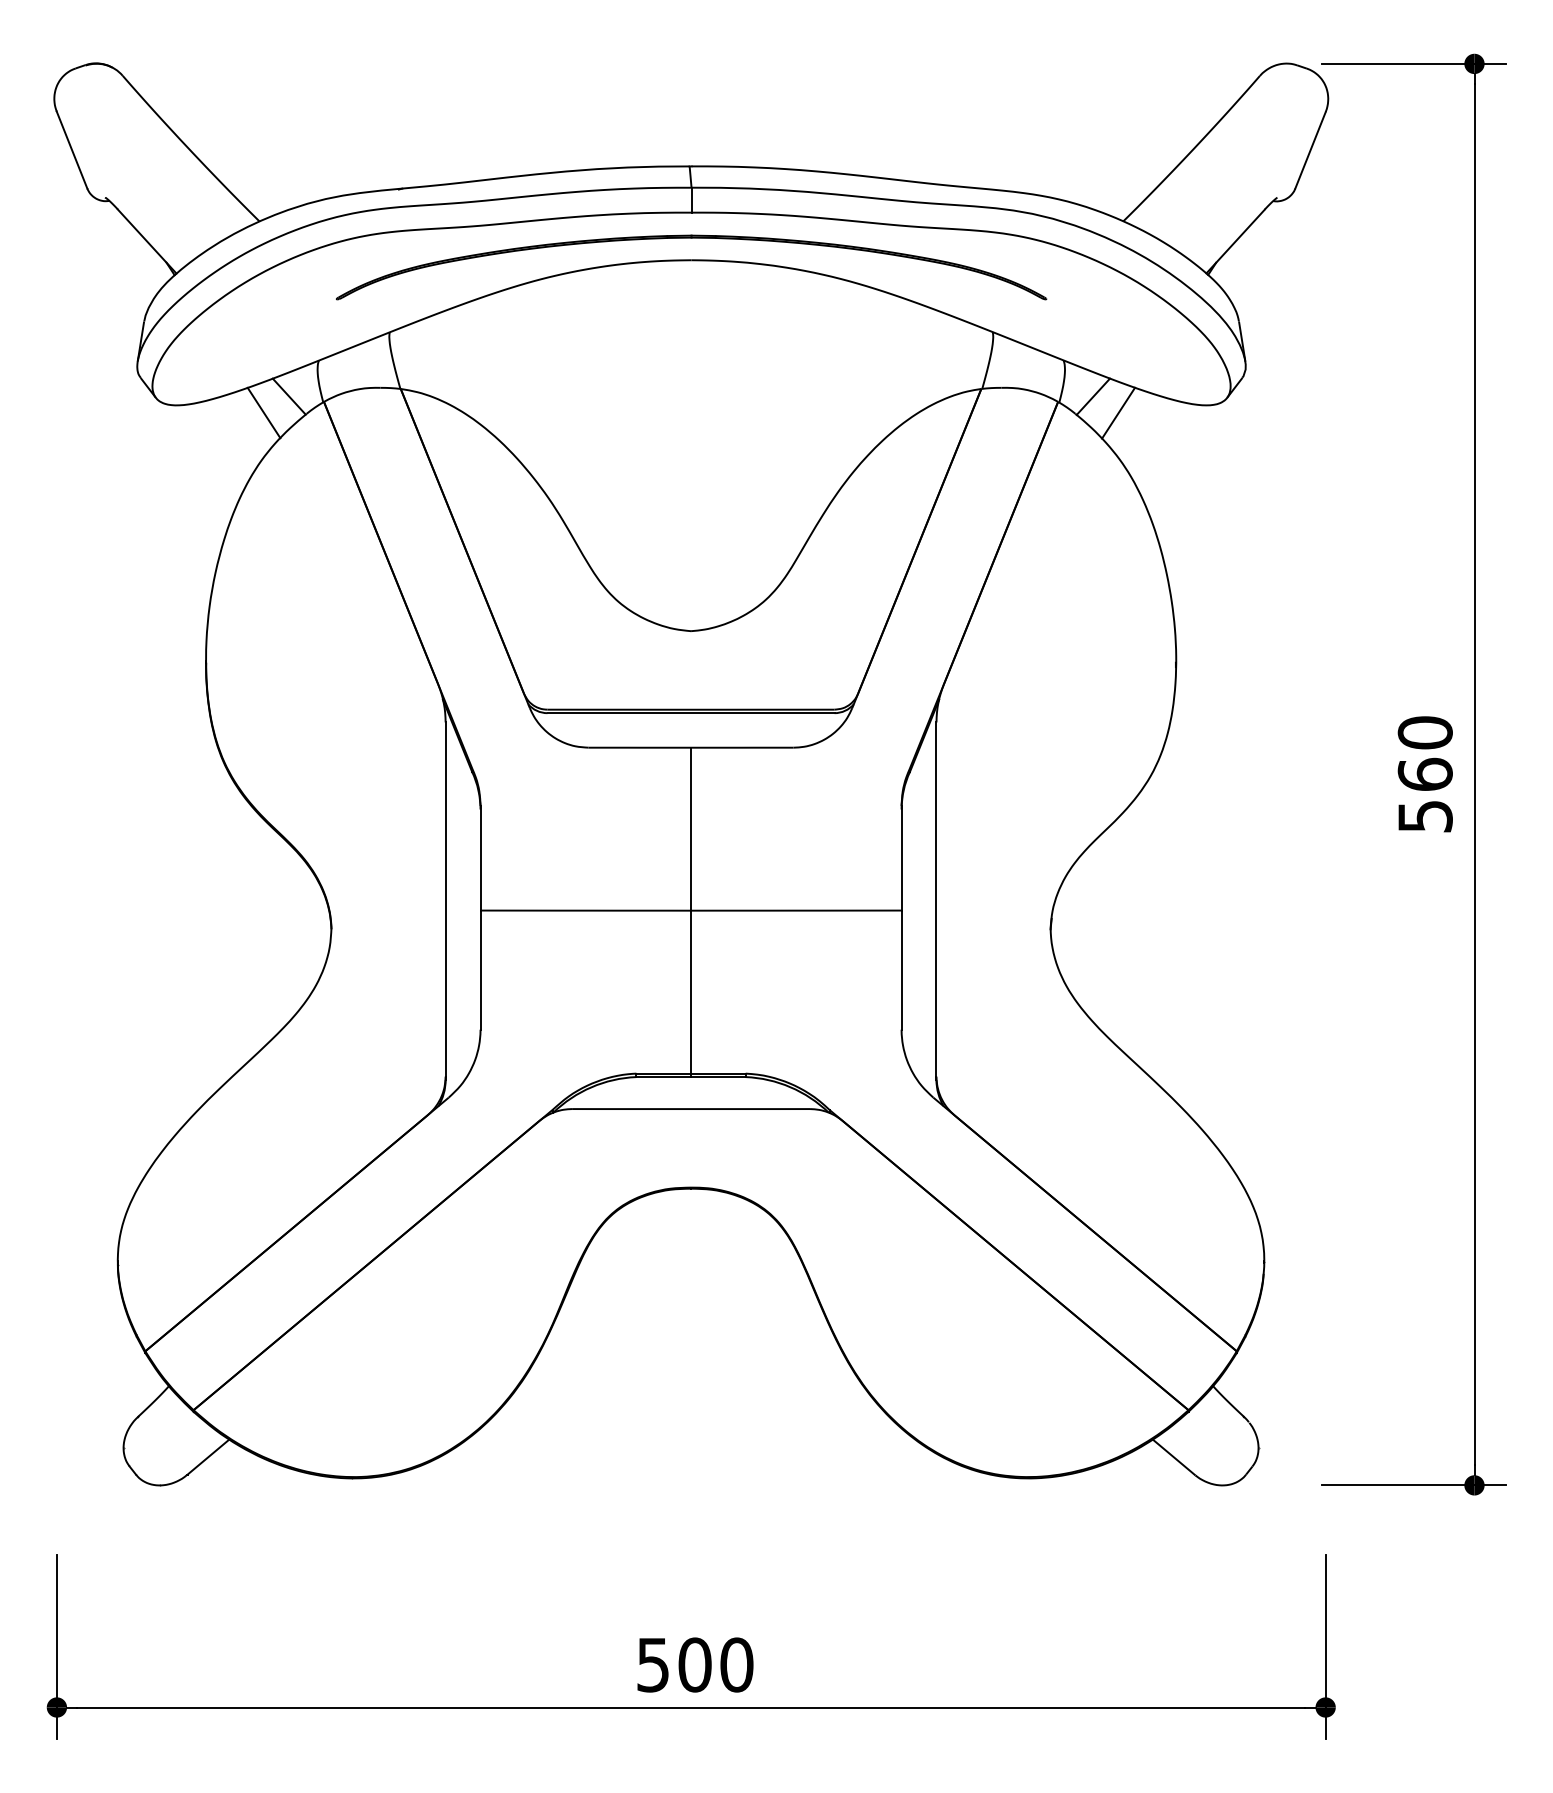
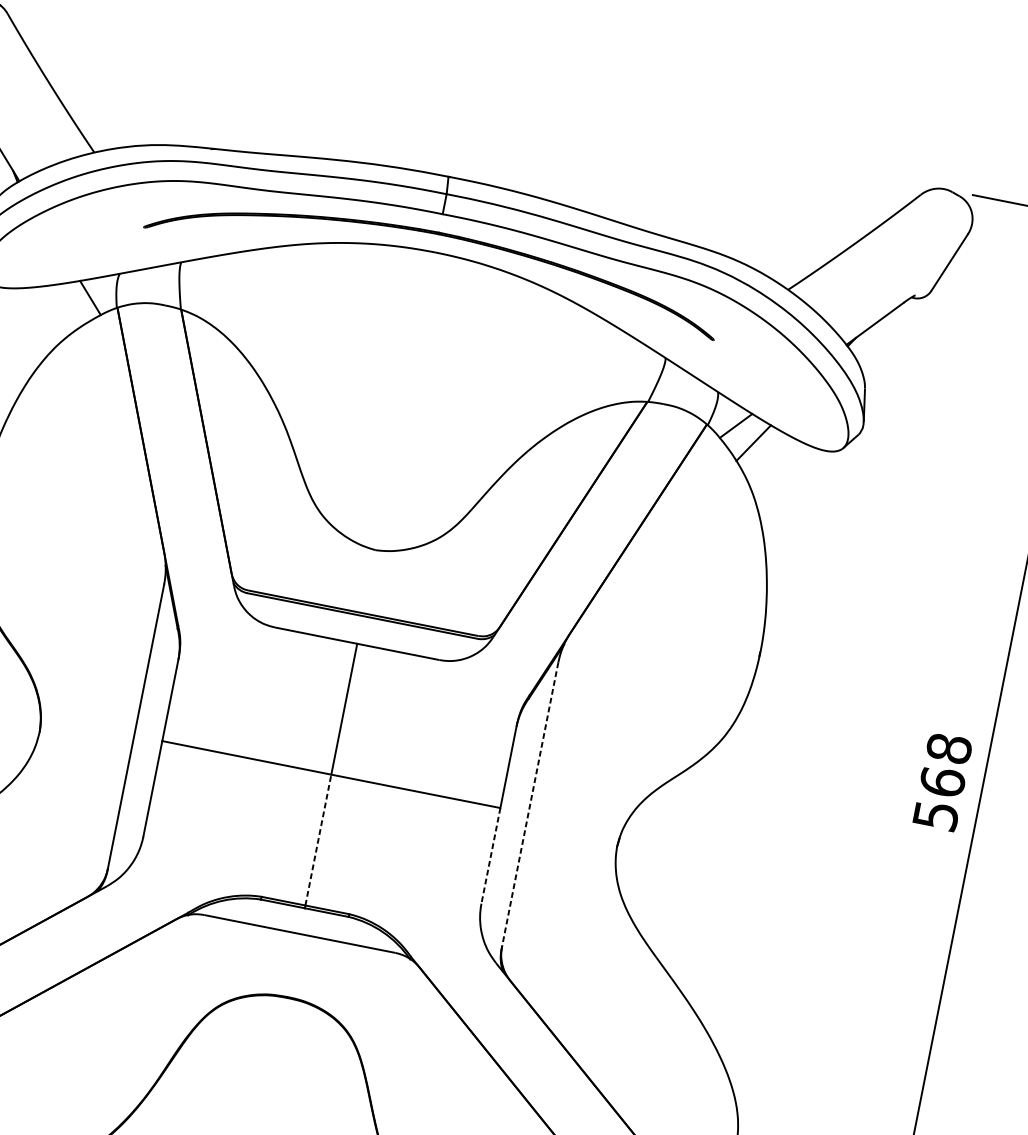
line: (263, 412) -> (67, 306), removed
text: (1425, 732) -> (949, 748), 560 -> 568
line: (936, 900) -> (530, 805), solid -> dashed
line: (901, 970) -> (490, 856), solid -> dashed
line: (691, 991) -> (318, 839), solid -> dashed

